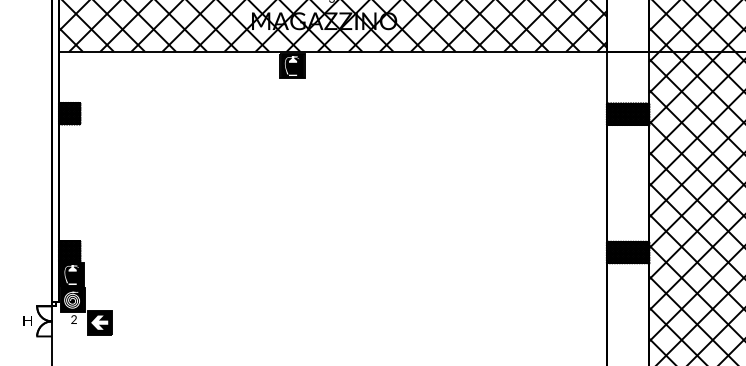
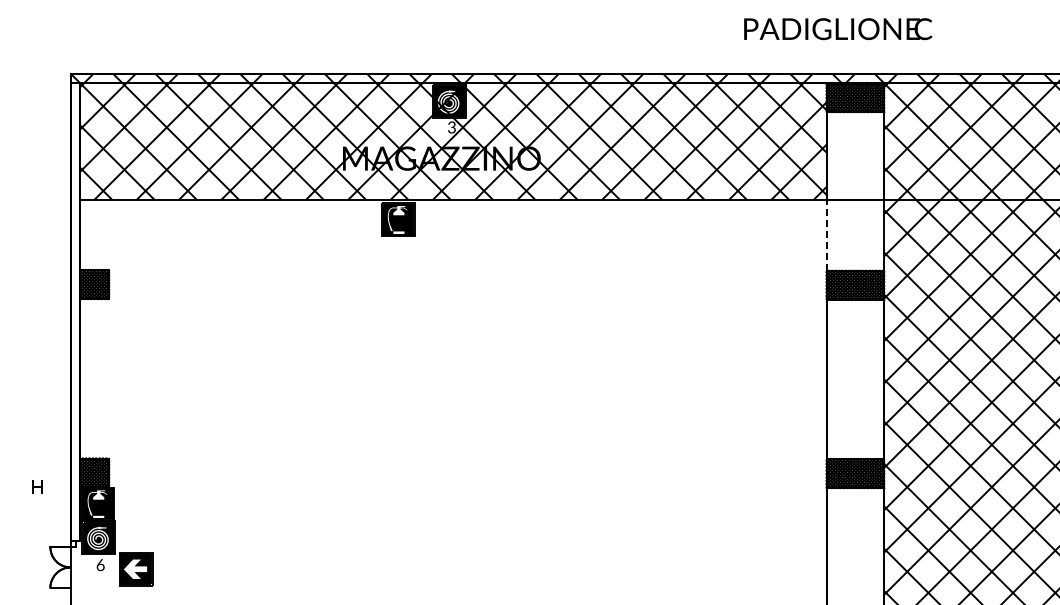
line: (606, 77) -> (826, 235), solid -> dashed
text: (73, 319) -> (100, 565), 2 -> 6
text: (27, 320) -> (37, 486), moved

